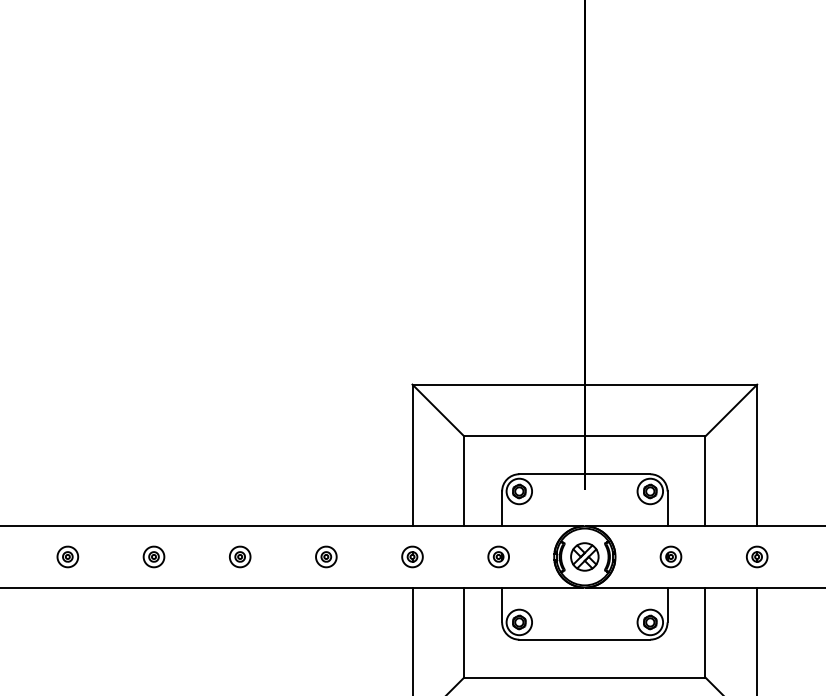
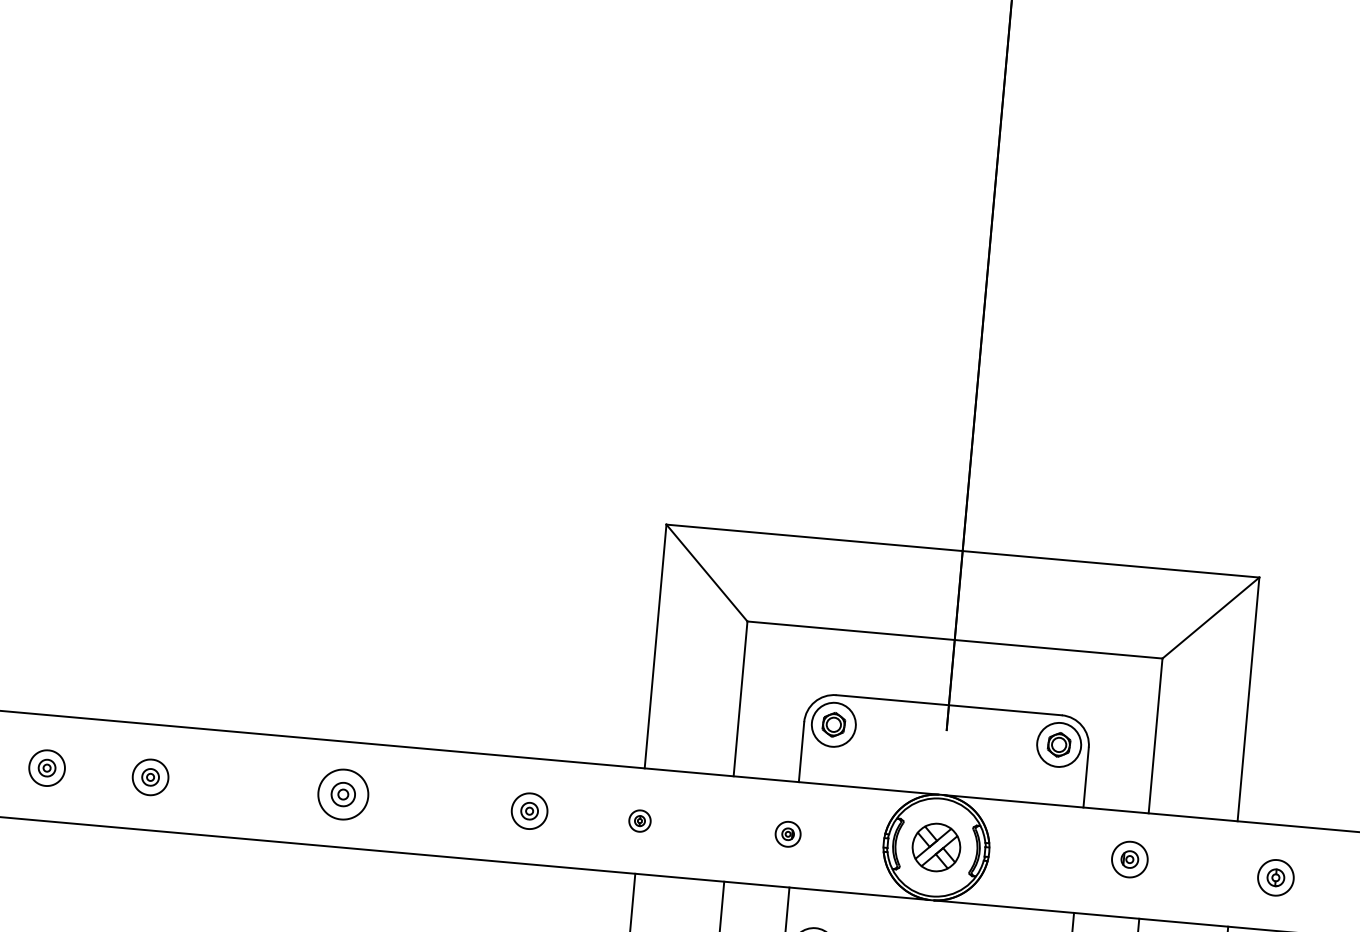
part: (153, 556) -> (149, 776), moved
part: (240, 556) -> (344, 793), size x1.4
part: (326, 556) -> (529, 810), moved
part: (412, 556) -> (640, 820), size x0.6
part: (498, 556) -> (788, 833), size x0.7
part: (670, 556) -> (1129, 858), moved
part: (757, 556) -> (1276, 877), moved

